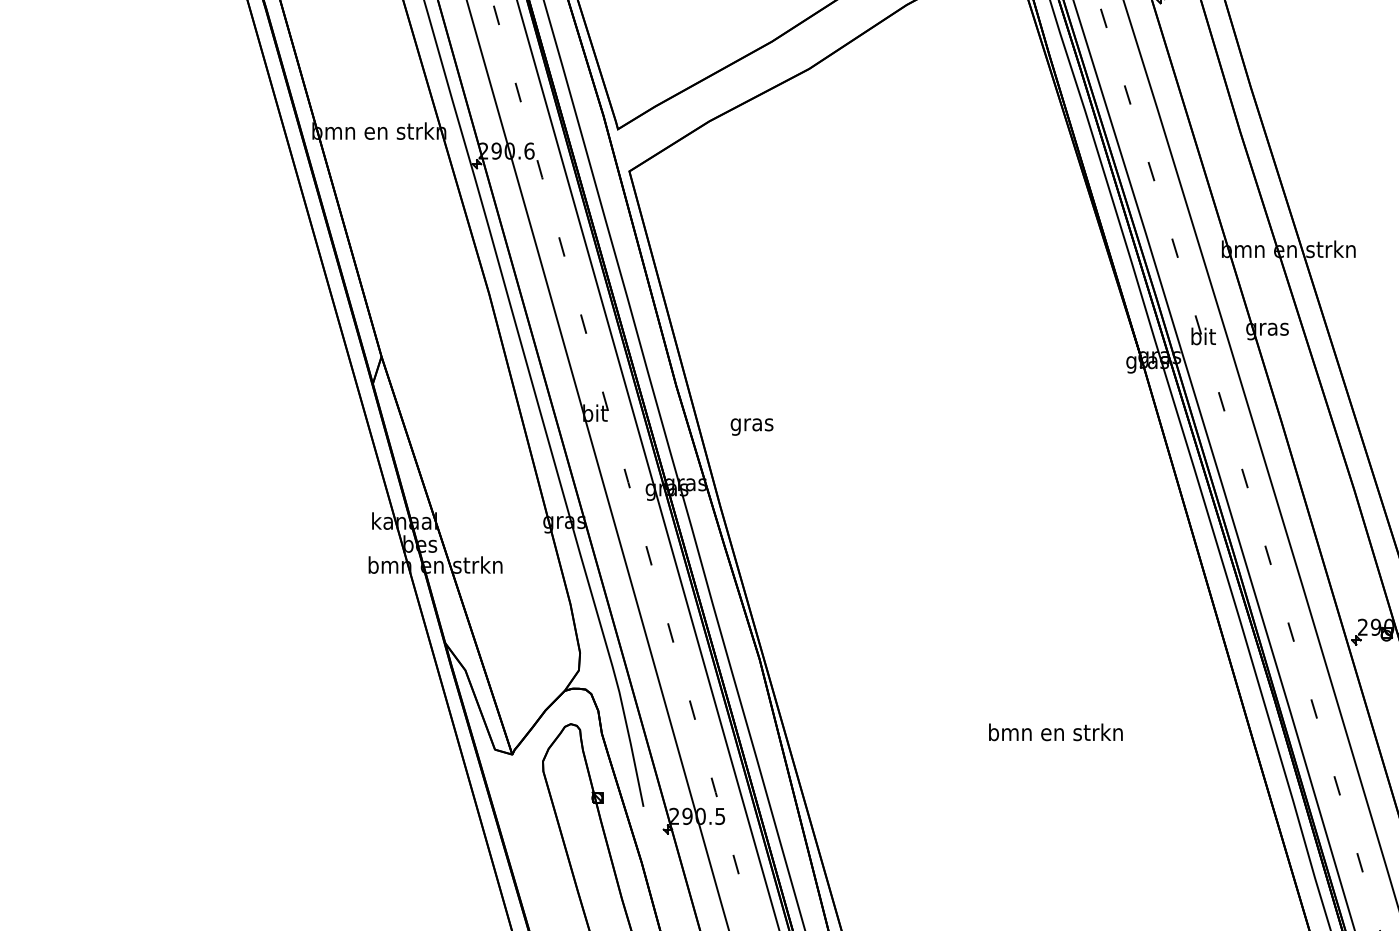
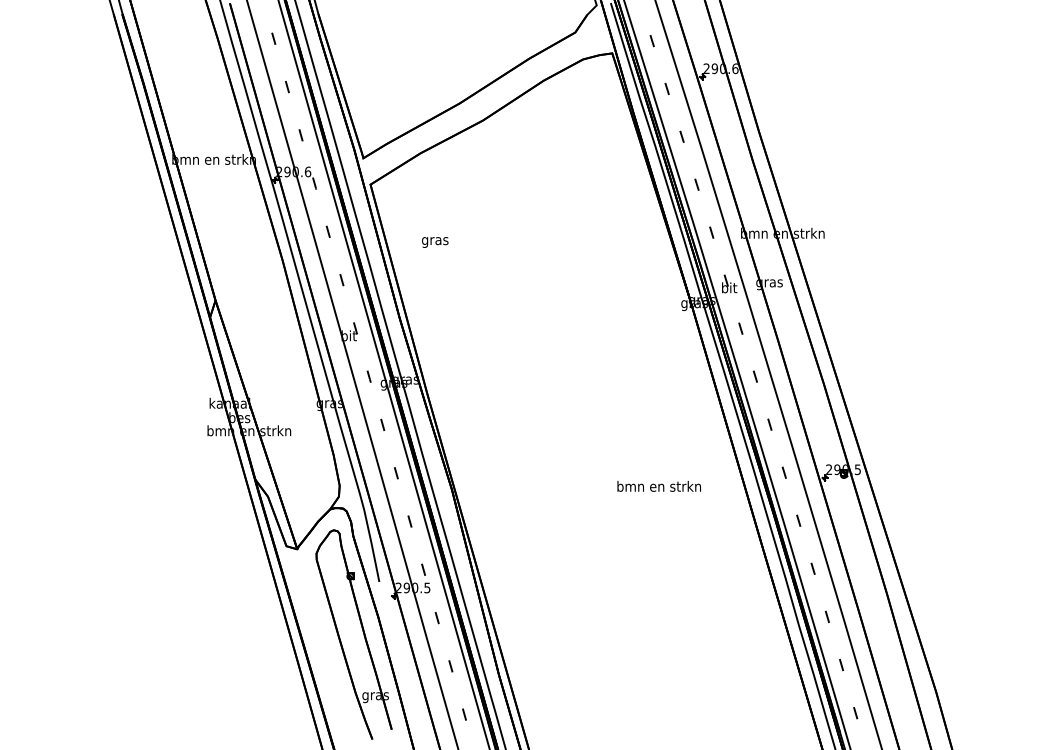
text: (752, 427) -> (435, 242), moved
text: (1054, 732) -> (658, 486), moved

